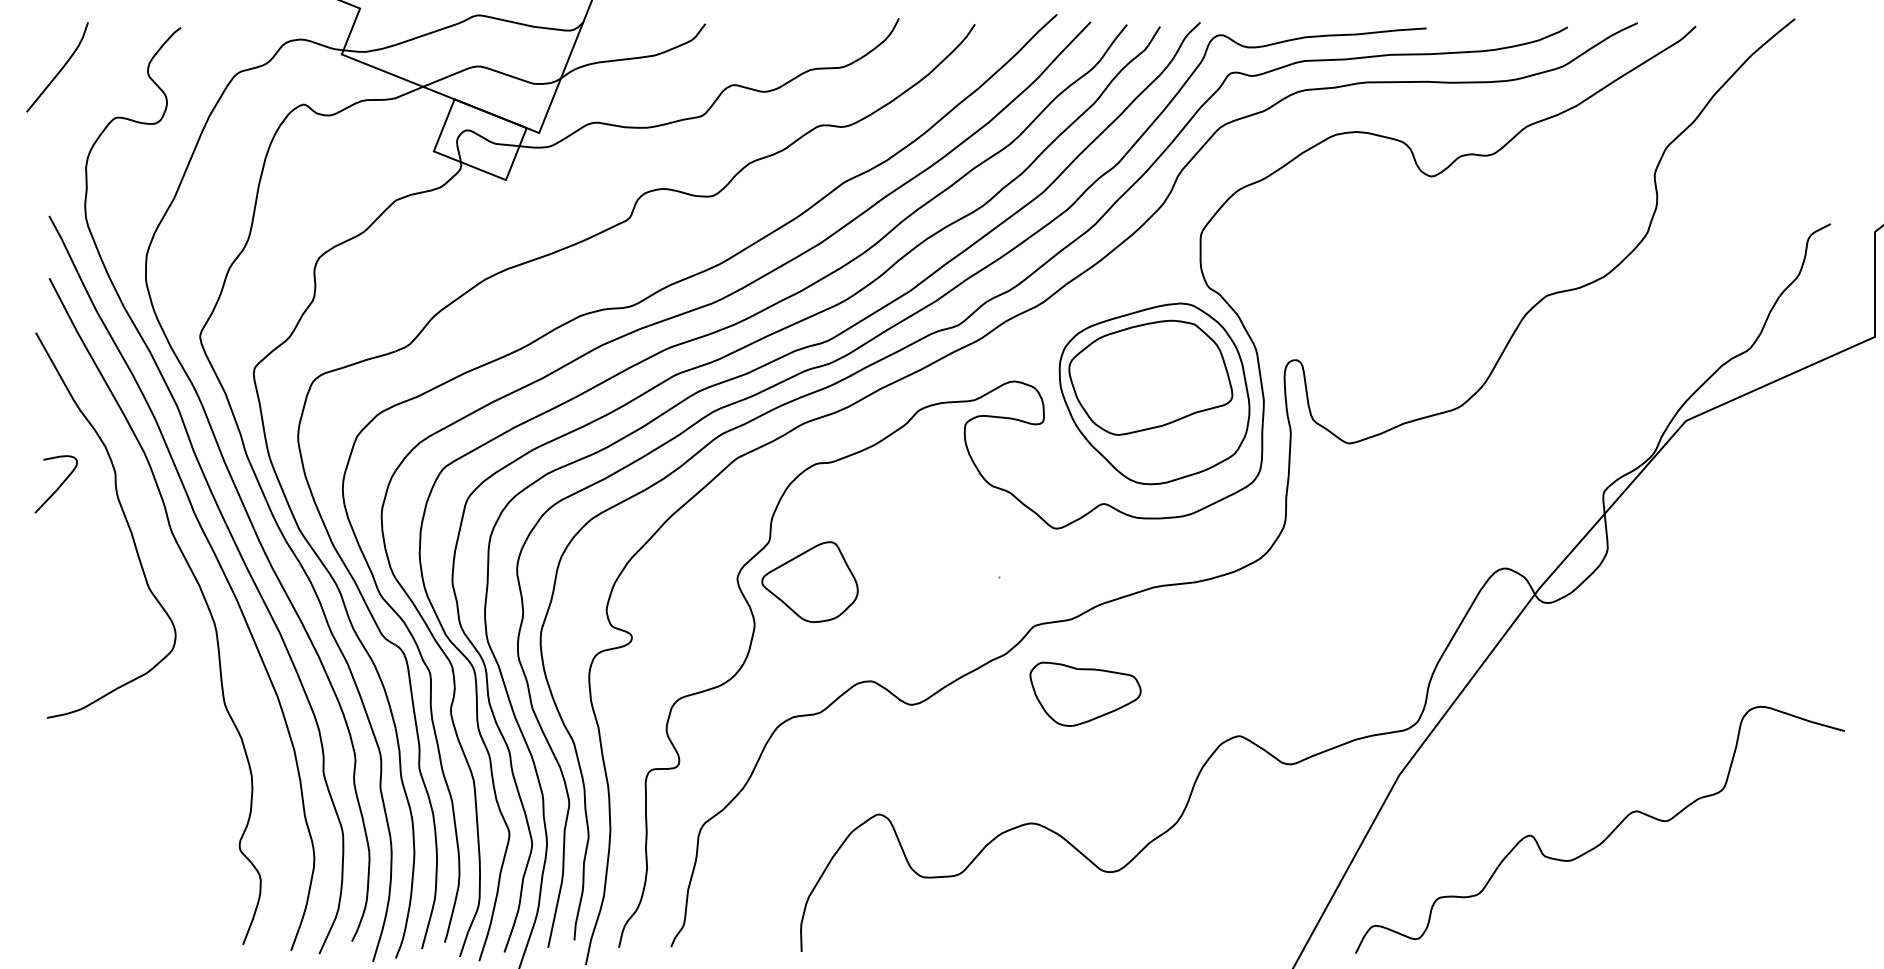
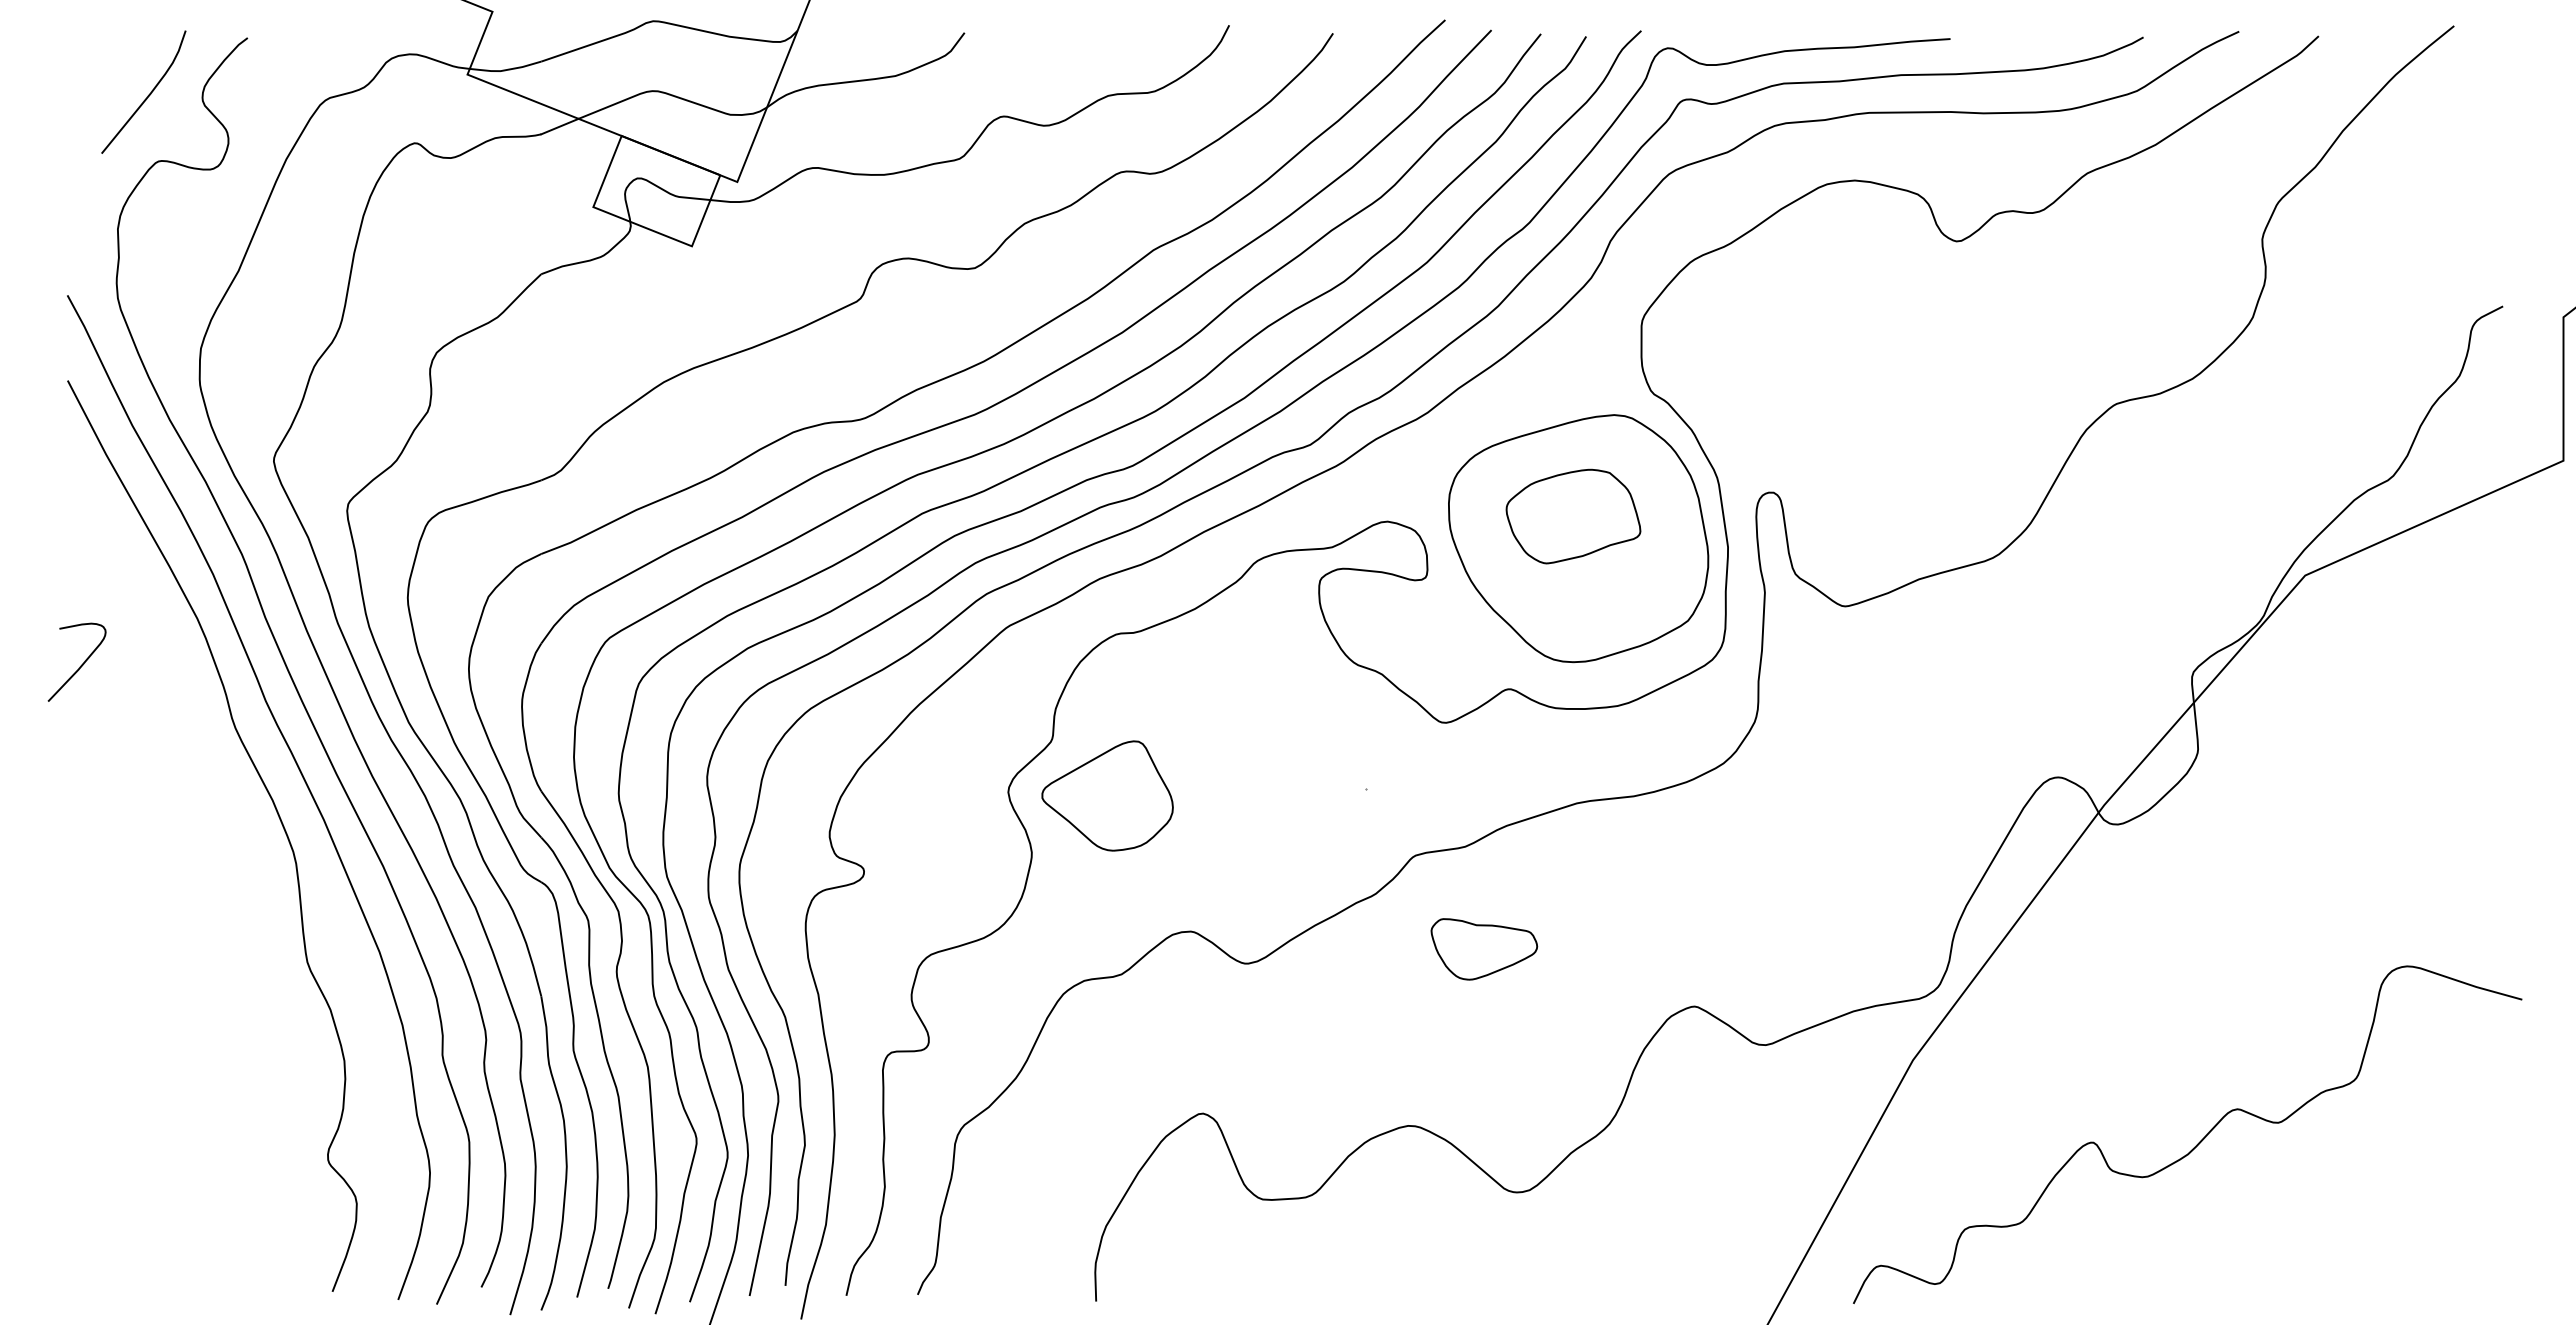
curve: (60, 69) -> (147, 95), moved
part: (1150, 377) -> (1573, 516), size x0.6
curve: (124, 517) -> (170, 707), removed
part: (1085, 694) -> (1484, 949), size x0.7

